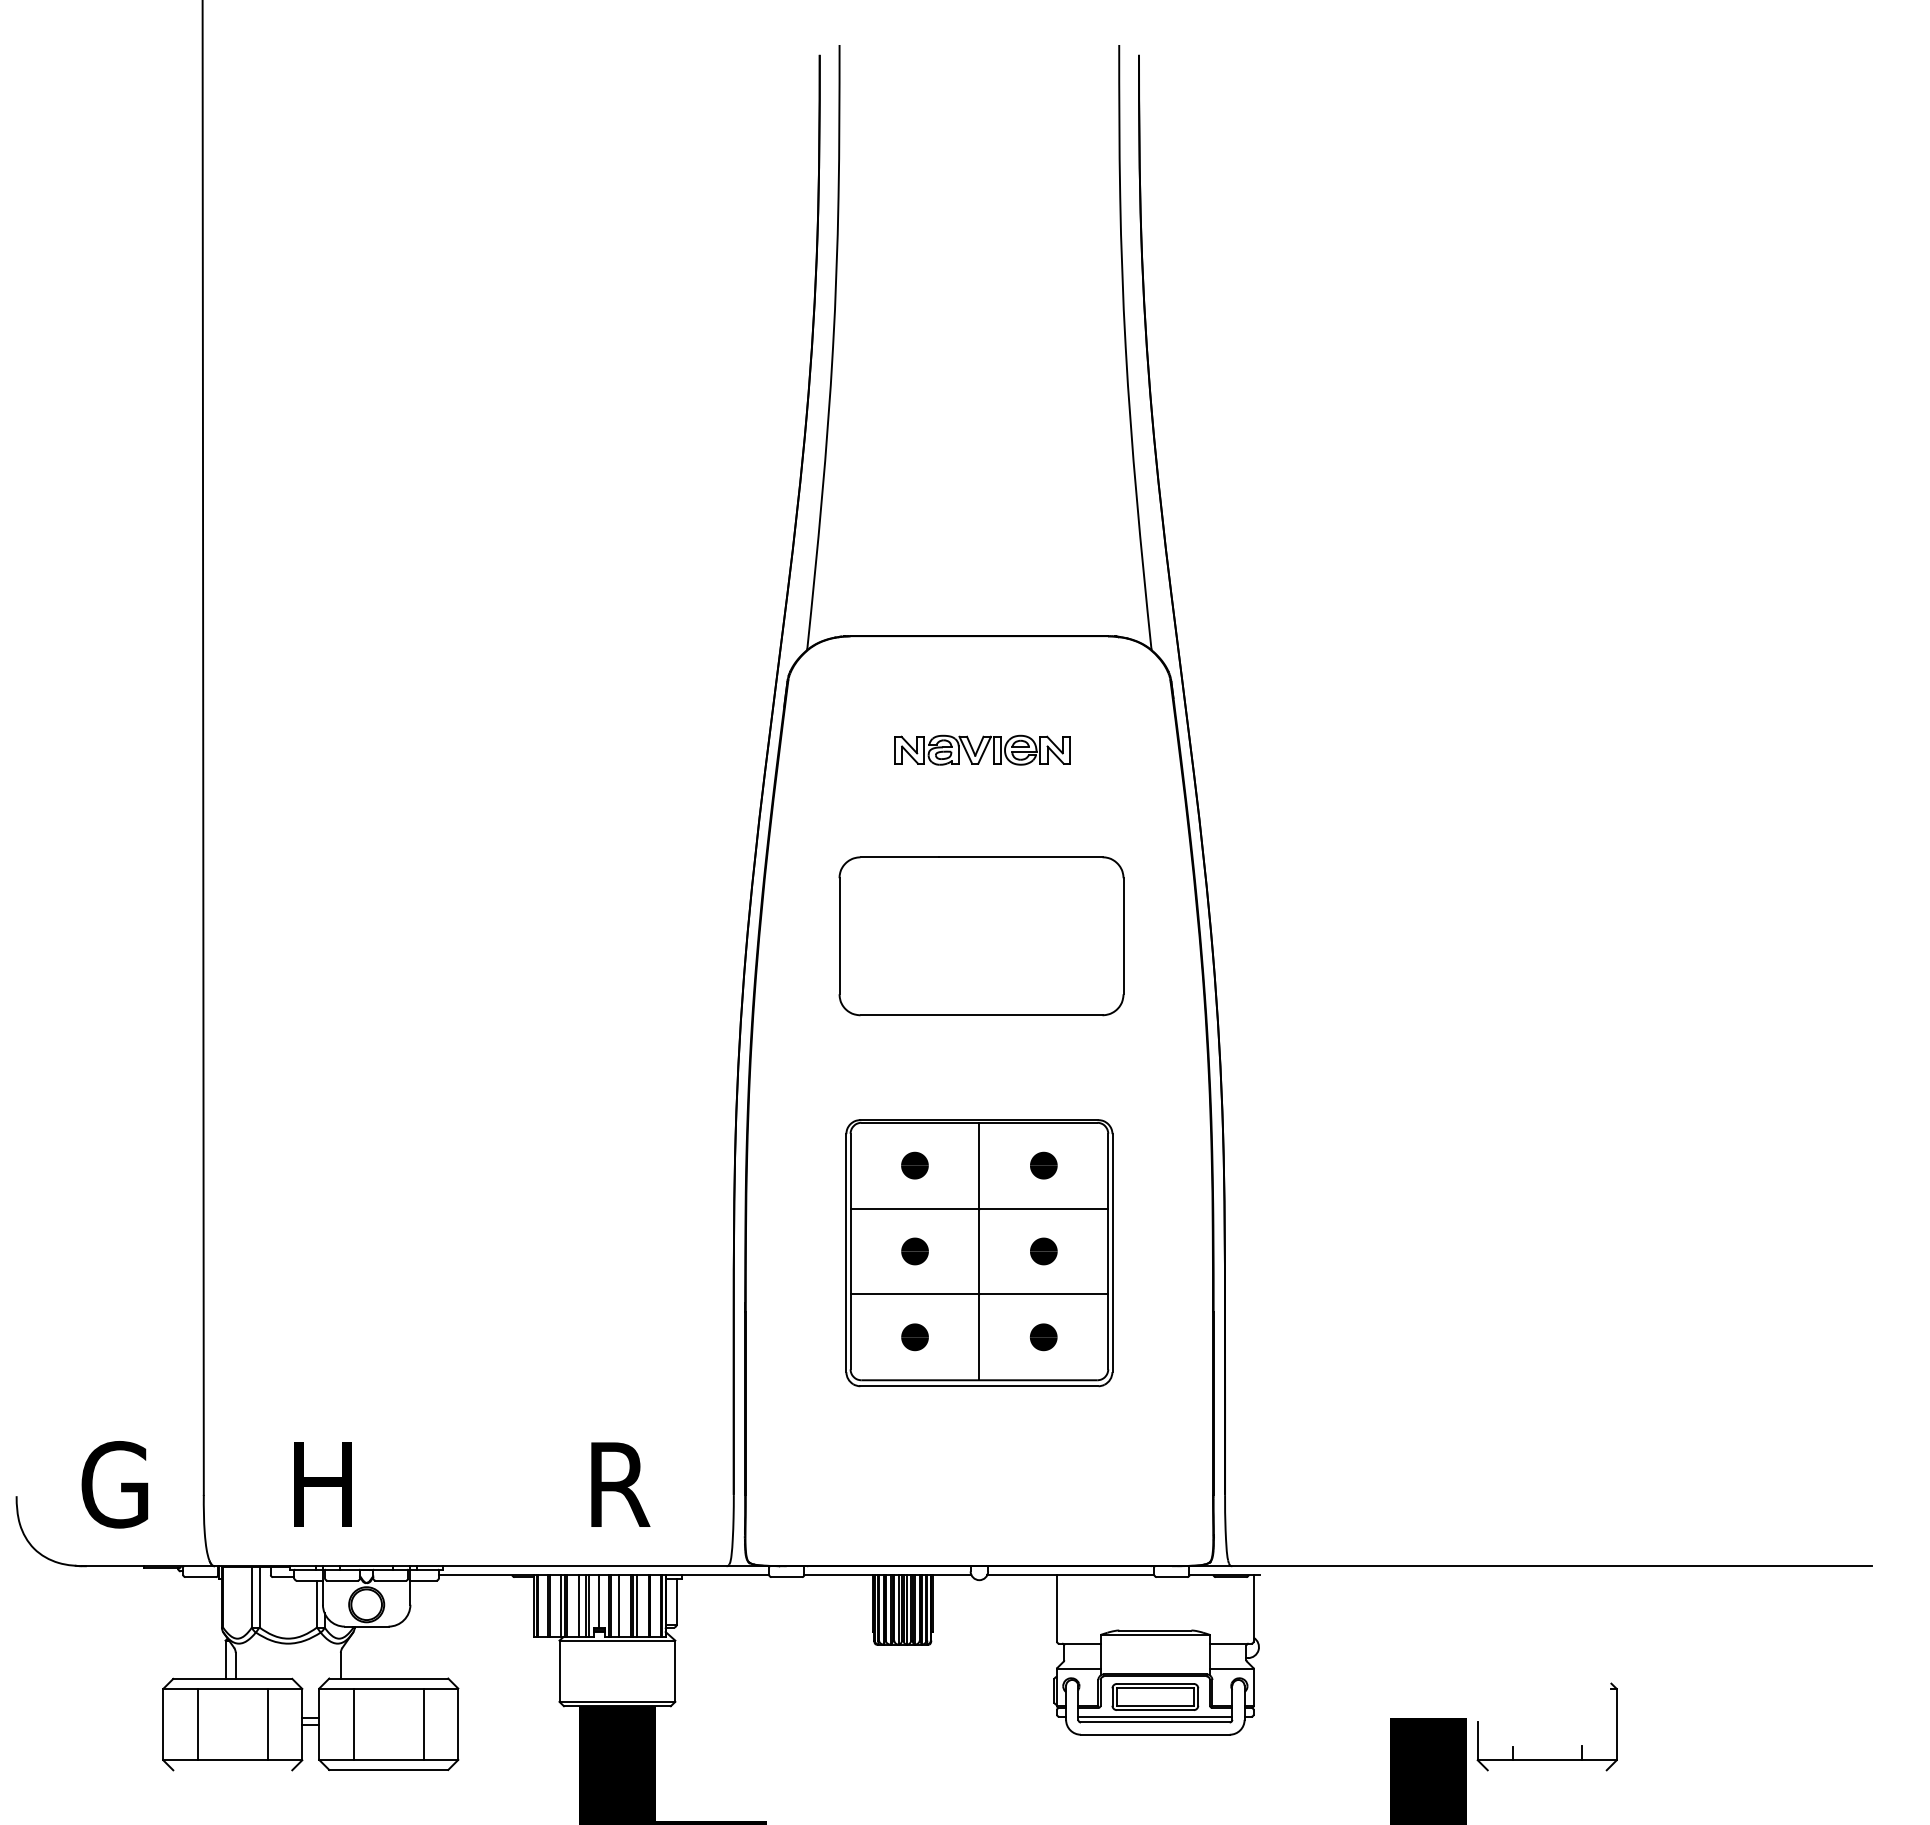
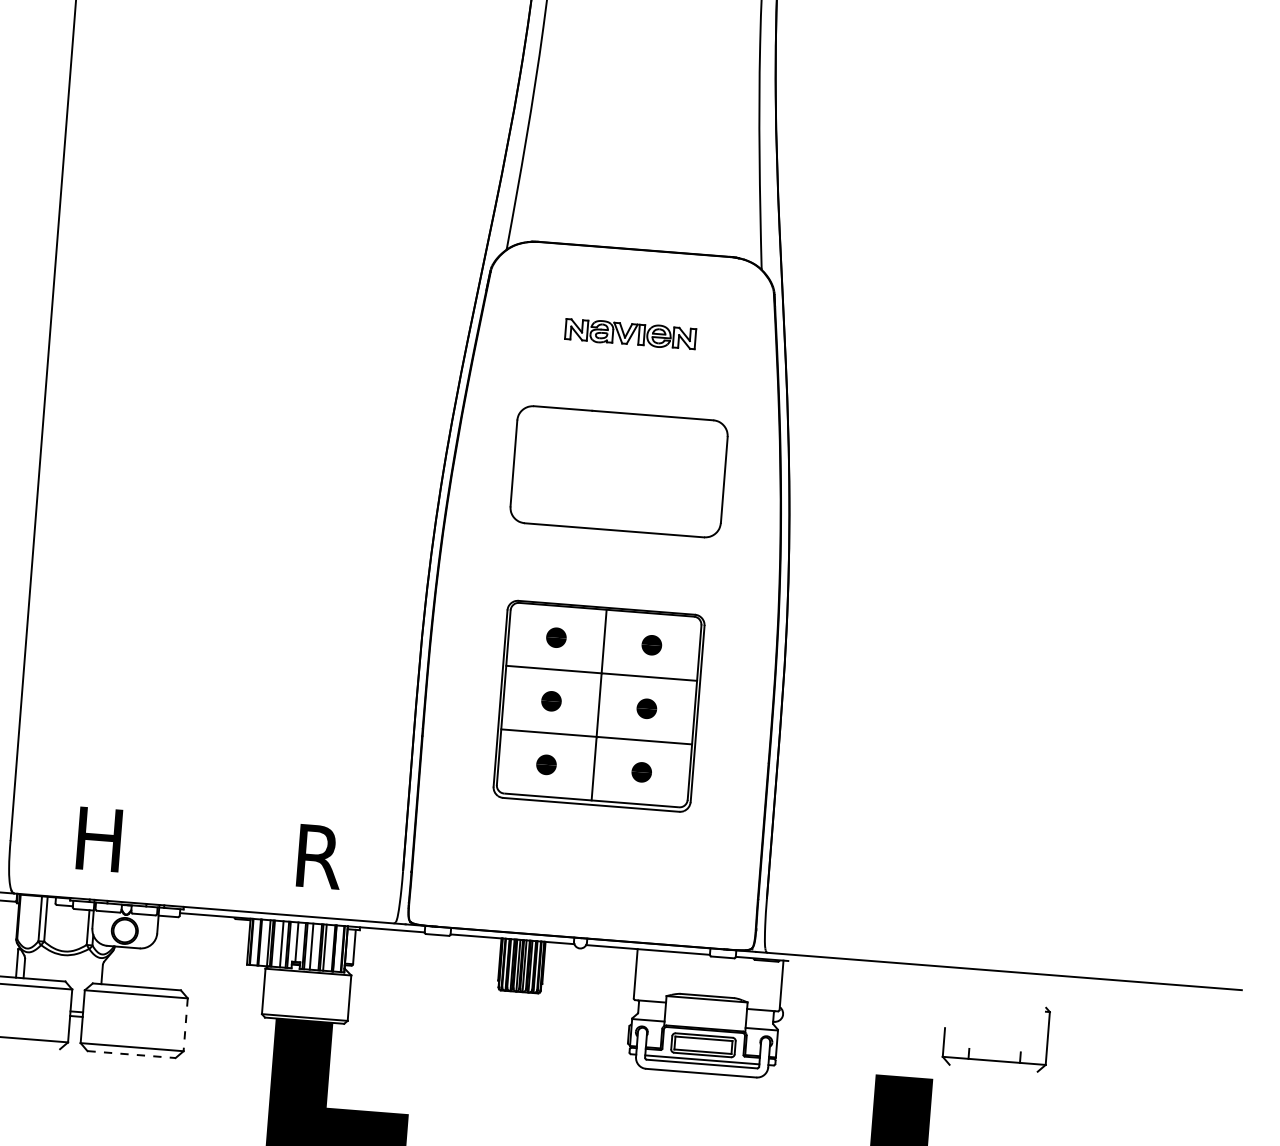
line: (354, 1723) -> (108, 1018), removed
line: (423, 1723) -> (159, 1022), removed
line: (267, 1724) -> (44, 1013), removed
line: (458, 1724) -> (185, 1024), solid -> dashed
part: (1546, 1759) -> (993, 1060), moved
line: (388, 1769) -> (131, 1054), solid -> dashed

